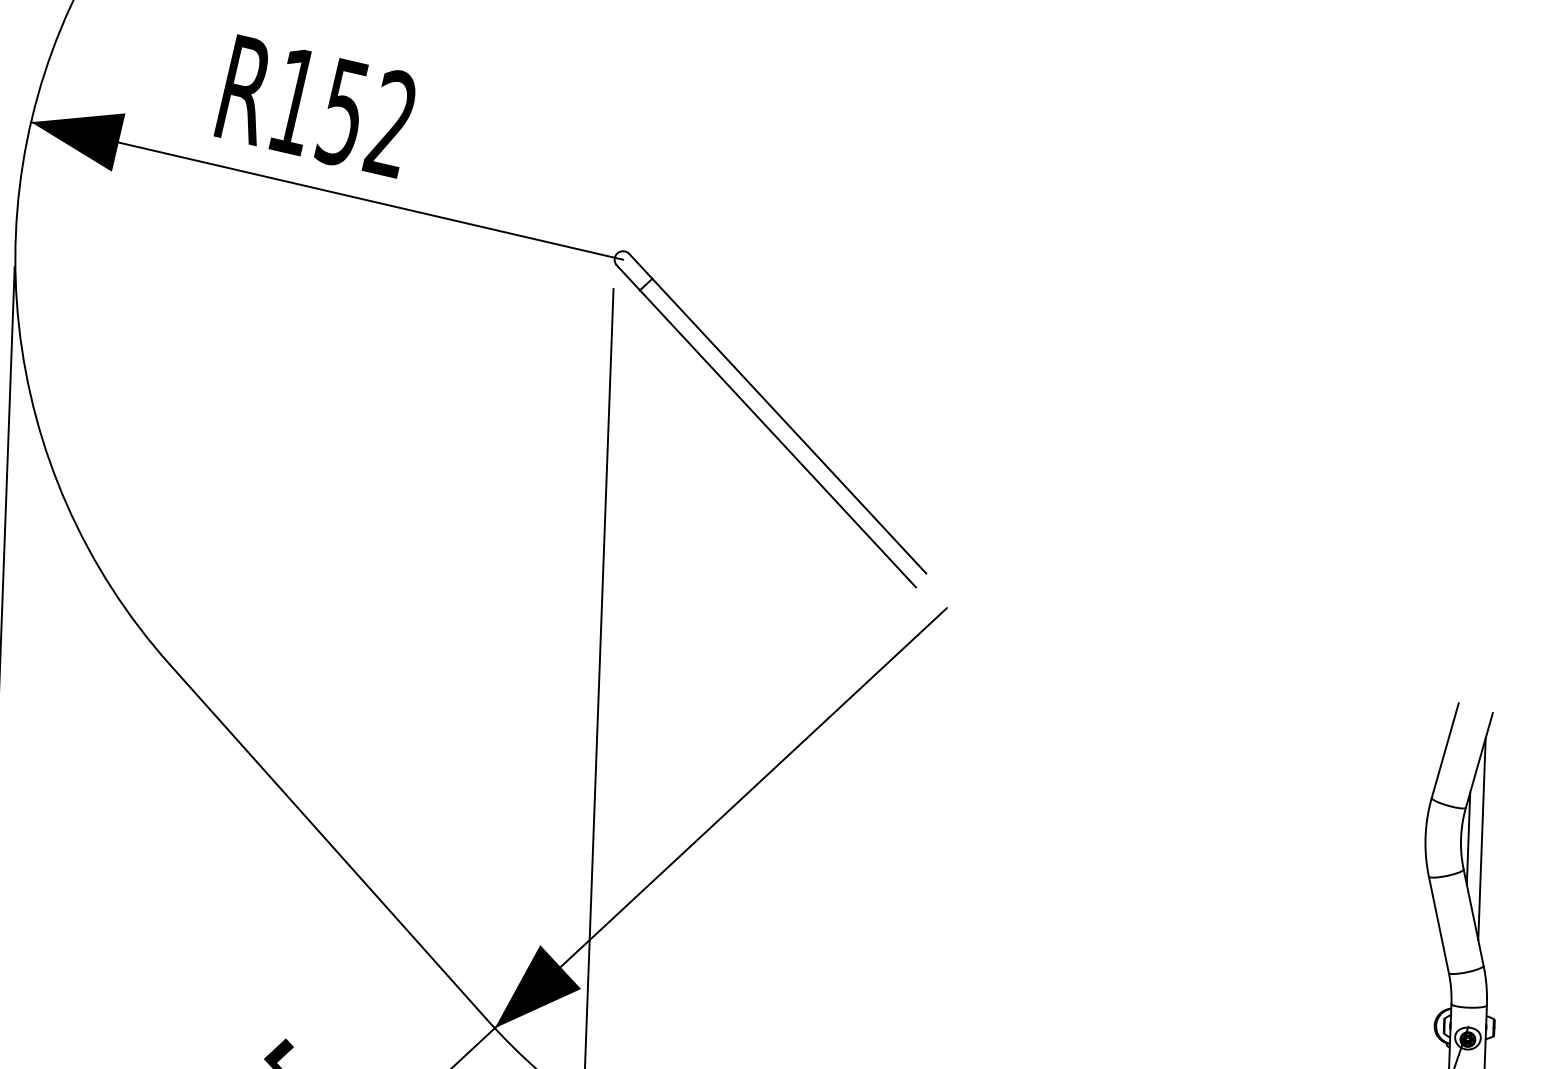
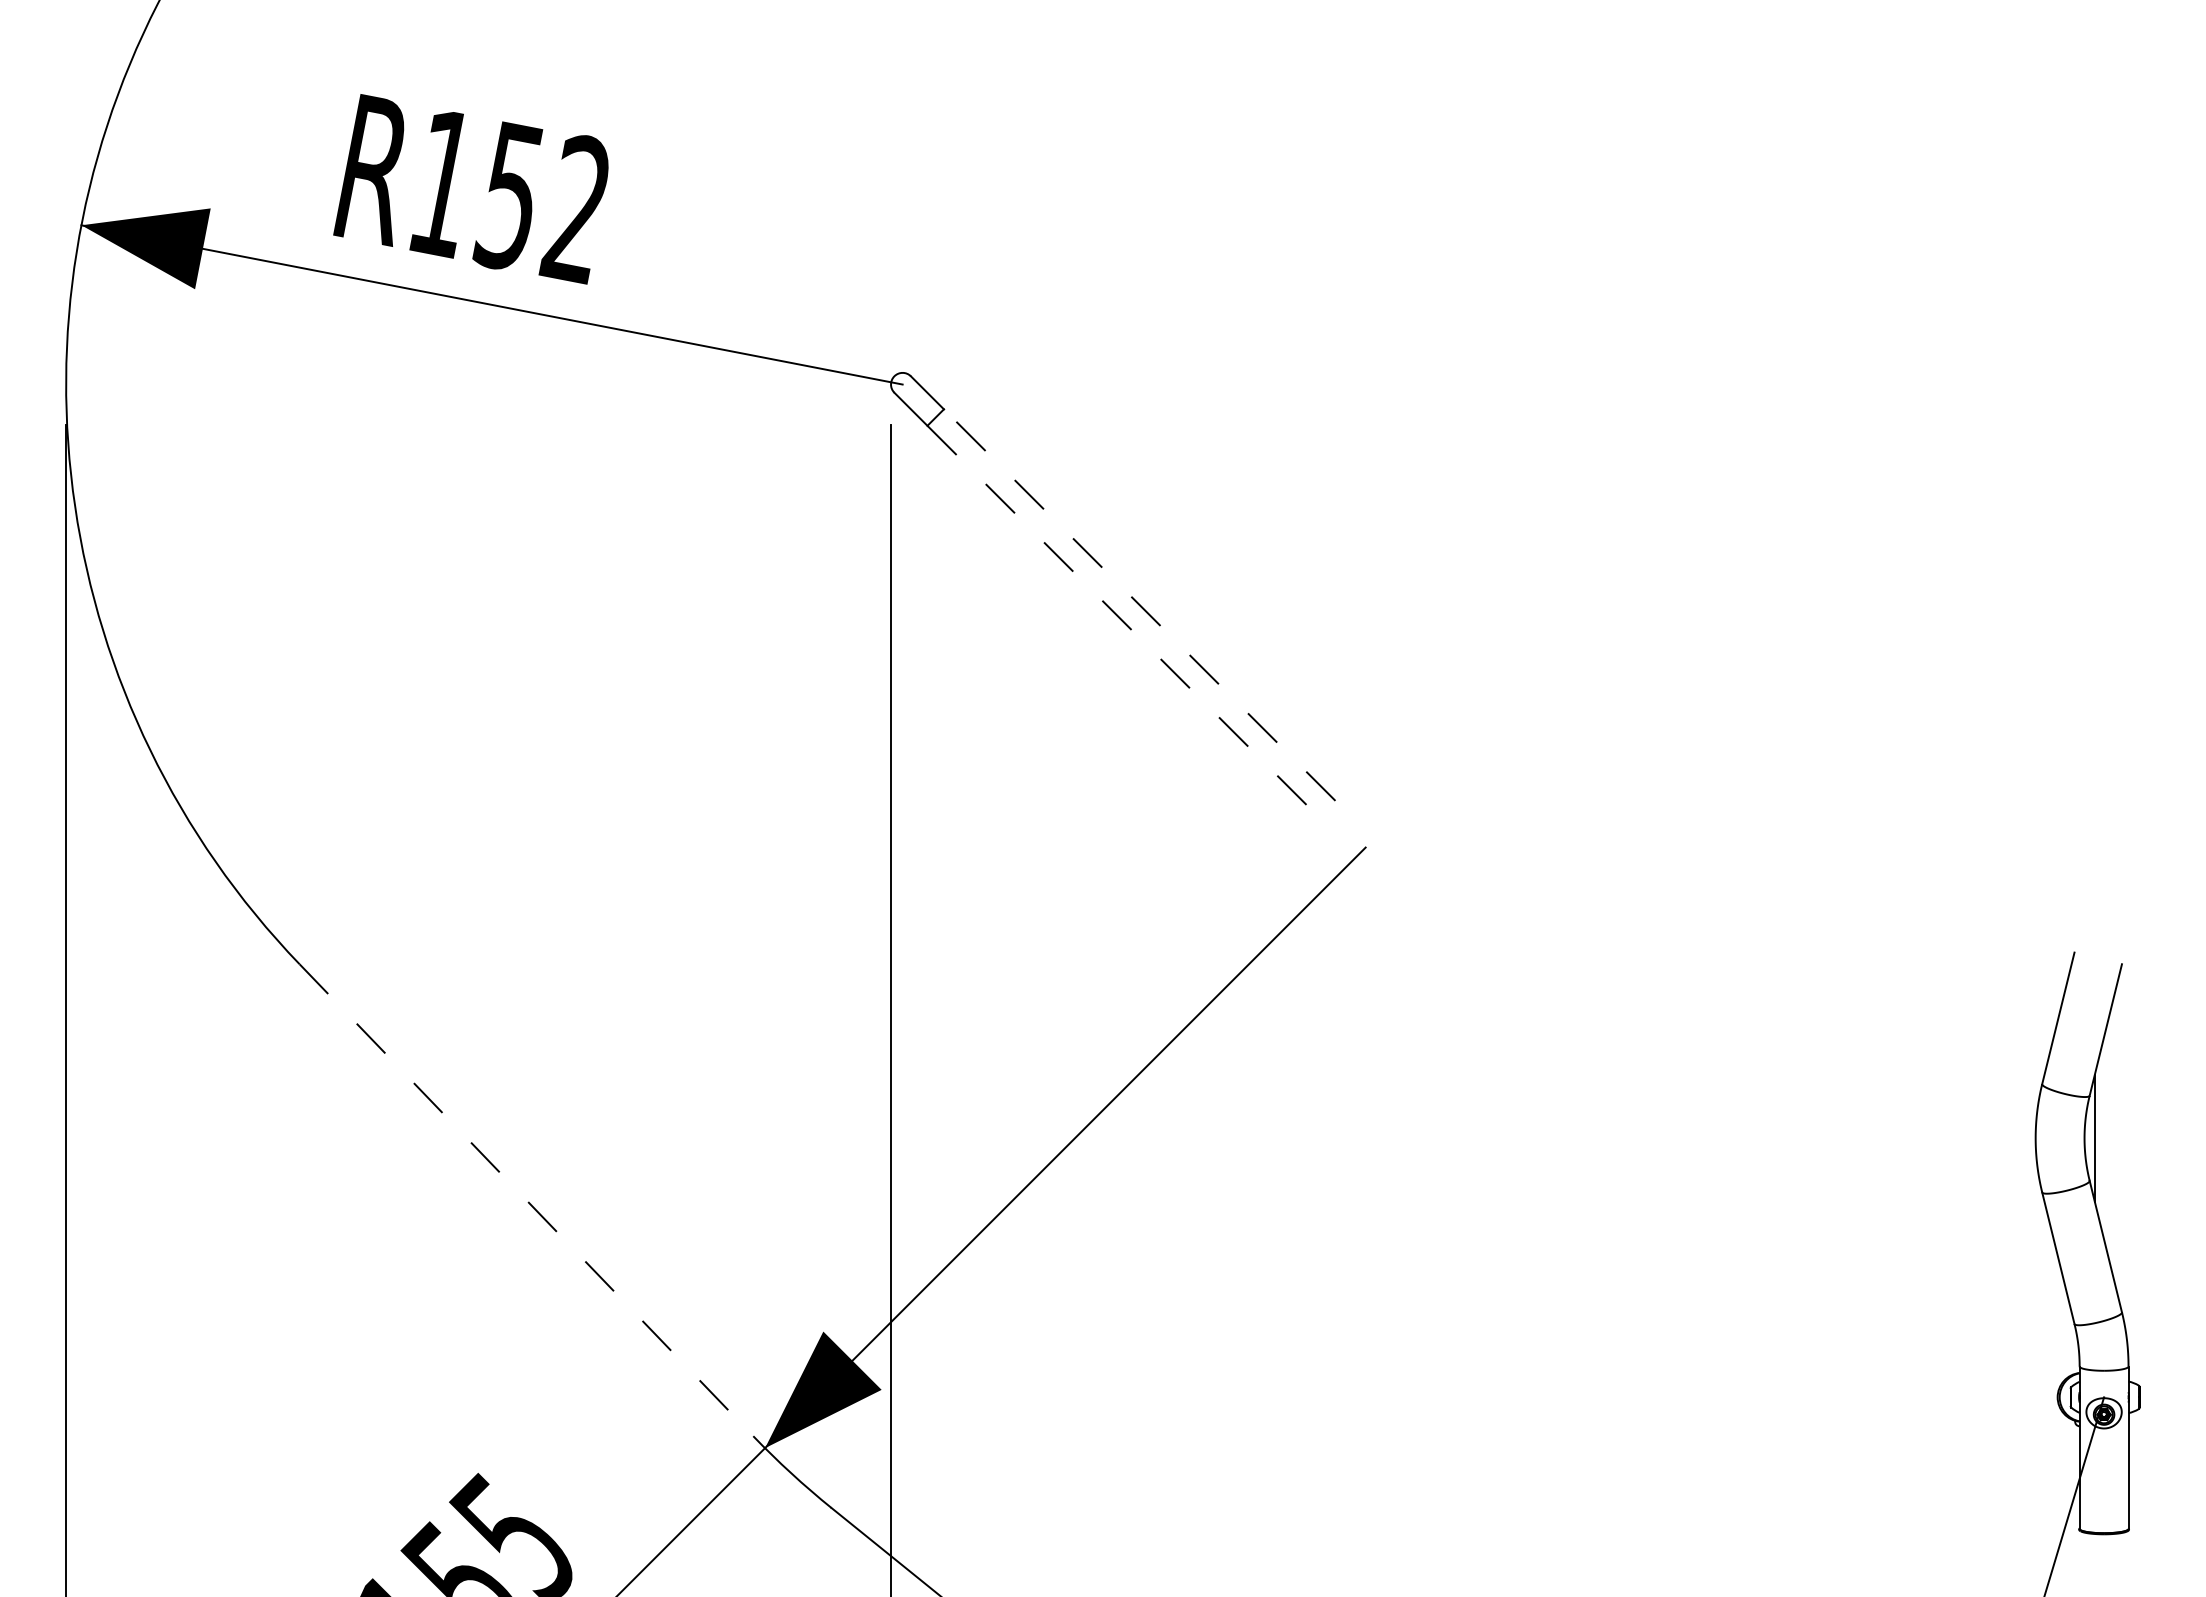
line: (789, 426) -> (1139, 605), solid -> dashed
line: (778, 439) -> (1125, 623), solid -> dashed
line: (1482, 839) -> (2113, 1138), removed
line: (328, 842) -> (526, 1200), solid -> dashed

